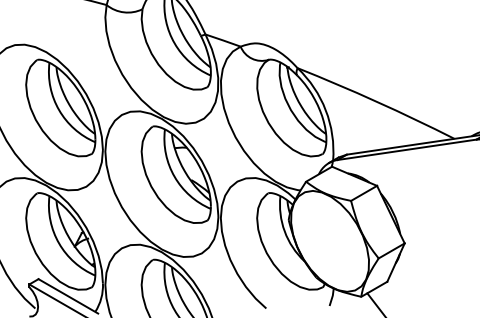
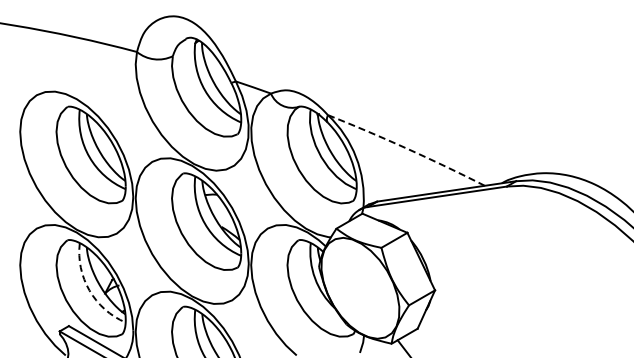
arc: (377, 101) -> (407, 148), solid -> dashed
arc: (59, 243) -> (89, 290), solid -> dashed

